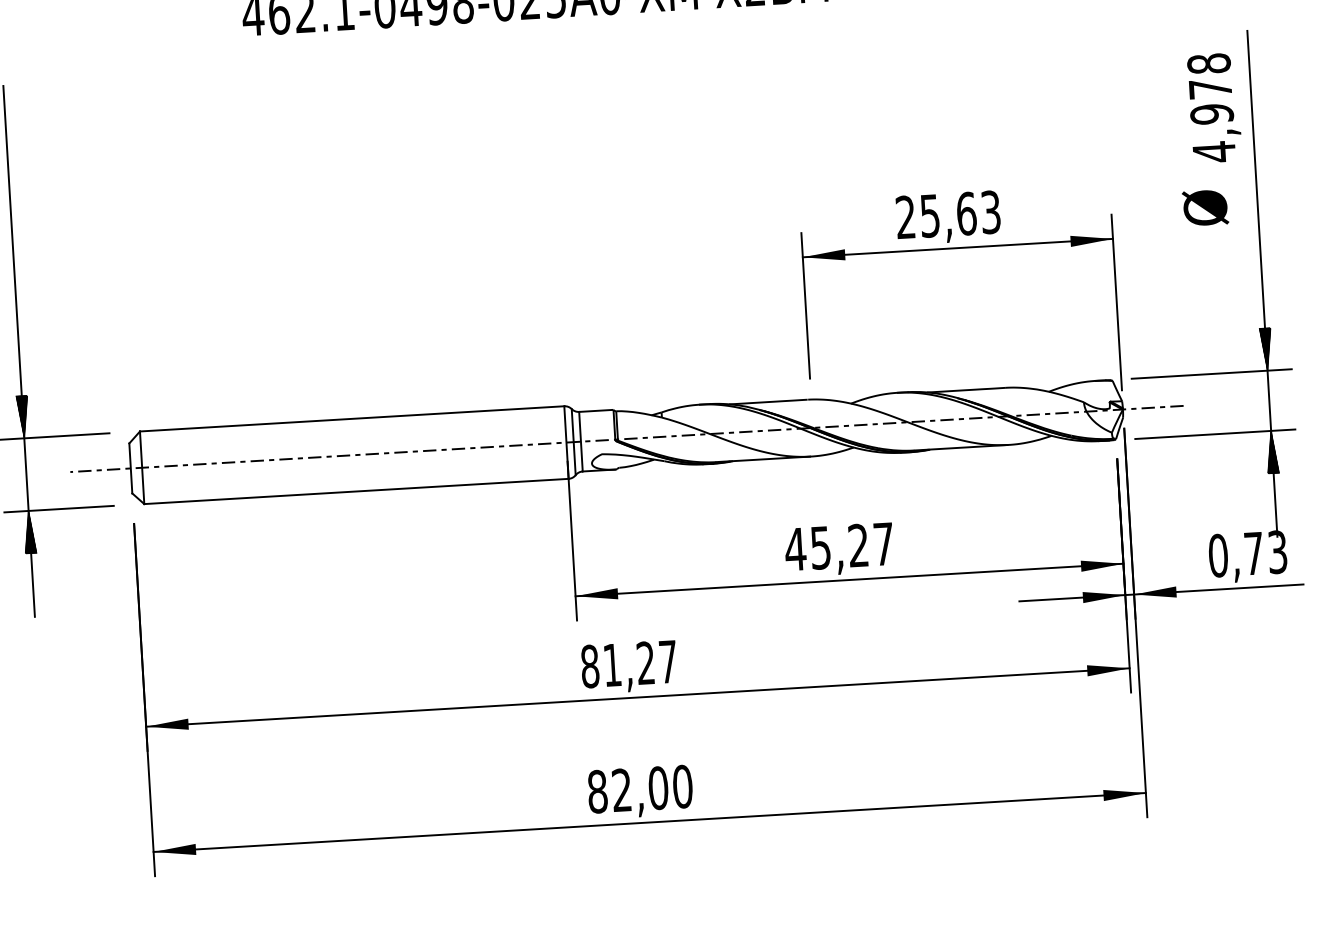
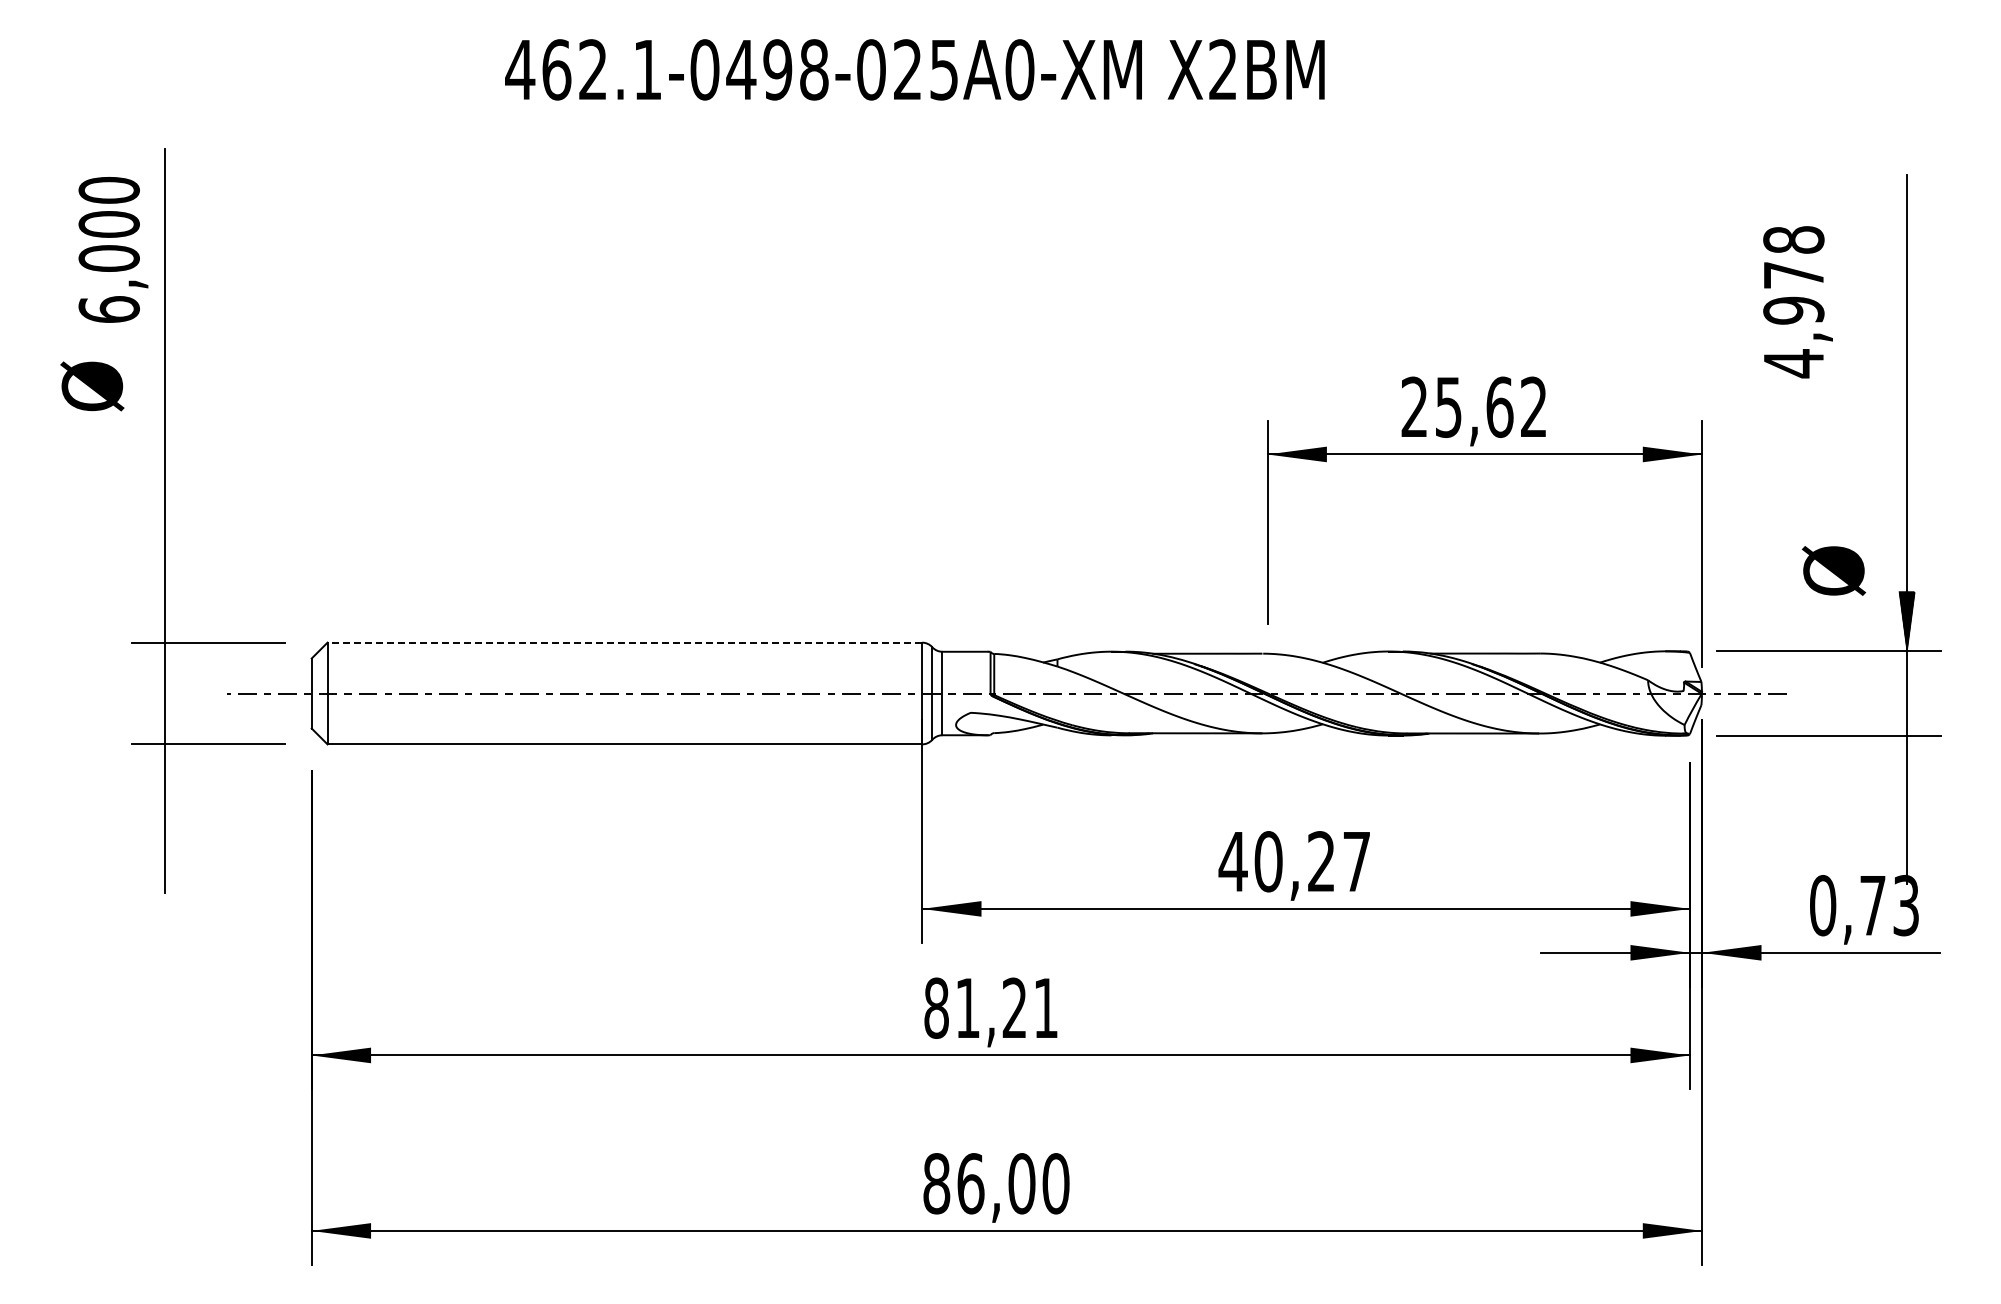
text: (1214, 108) -> (1797, 302), moved
text: (1205, 207) -> (1834, 570), moved
text: (990, 211) -> (1533, 406), 25,63 -> 25,62
hatch: (23, 416) -> (165, 612), removed
line: (351, 418) -> (624, 642), solid -> dashed
hatch: (1271, 452) -> (1906, 765), removed
hatch: (29, 531) -> (165, 773), removed
text: (820, 547) -> (1268, 861), 45,27 -> 40,27
text: (667, 661) -> (1045, 1007), 81,27 -> 81,21
text: (621, 790) -> (970, 1183), 82,00 -> 86,00

